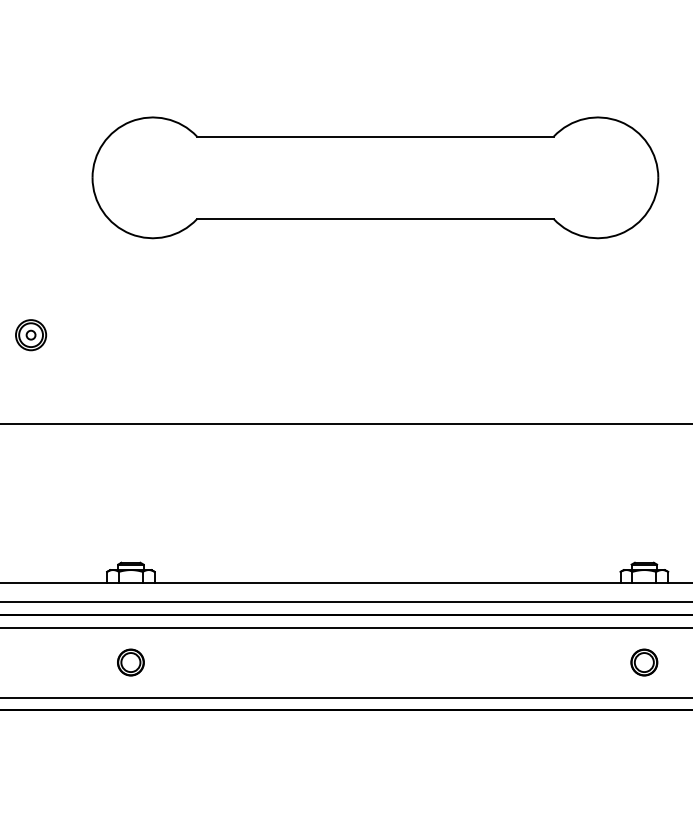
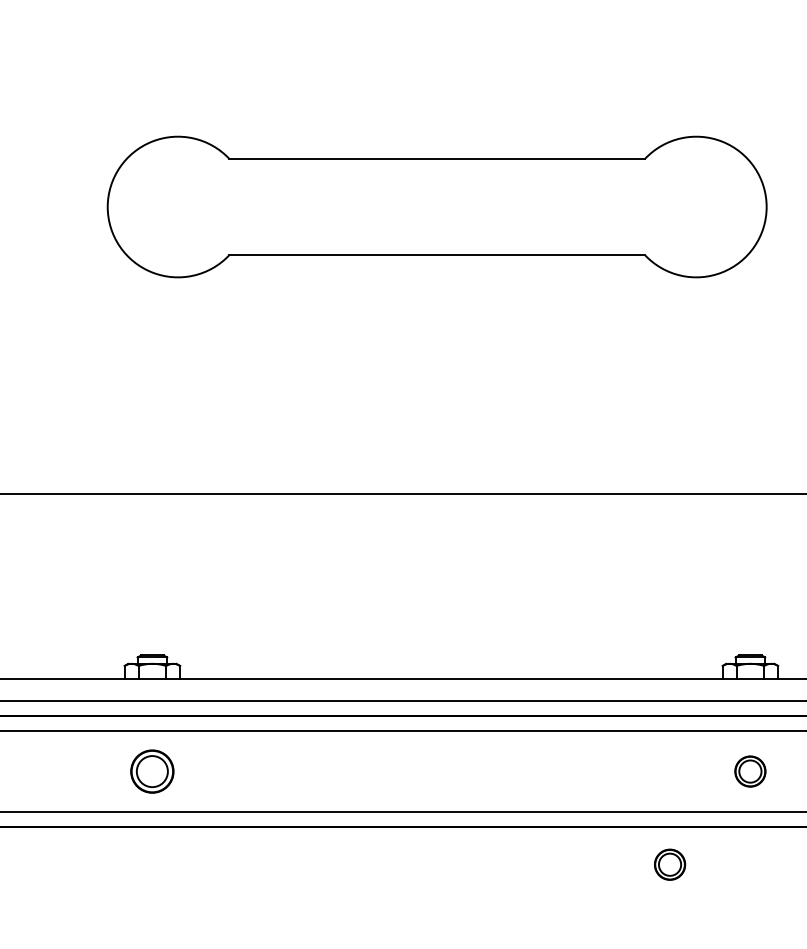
part: (31, 335) -> (36, 390), removed
part: (130, 662) -> (151, 771), size x1.4
part: (575, 742) -> (670, 864), added

